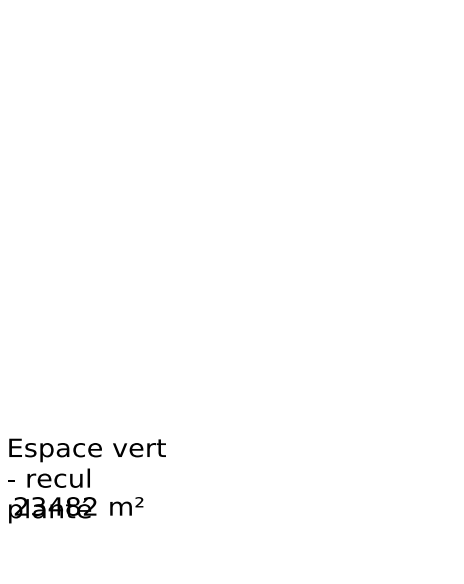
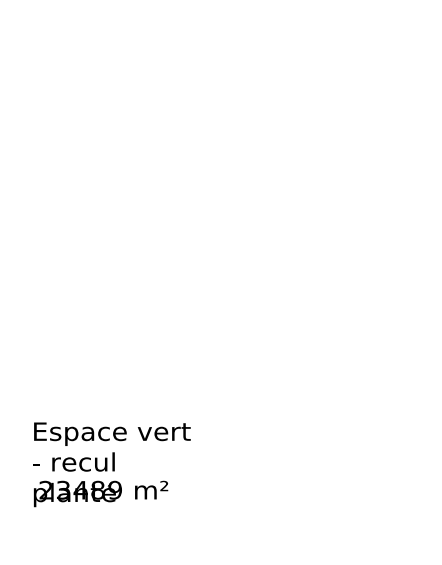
text: (90, 506) -> (115, 490), 23482 -> 23489

